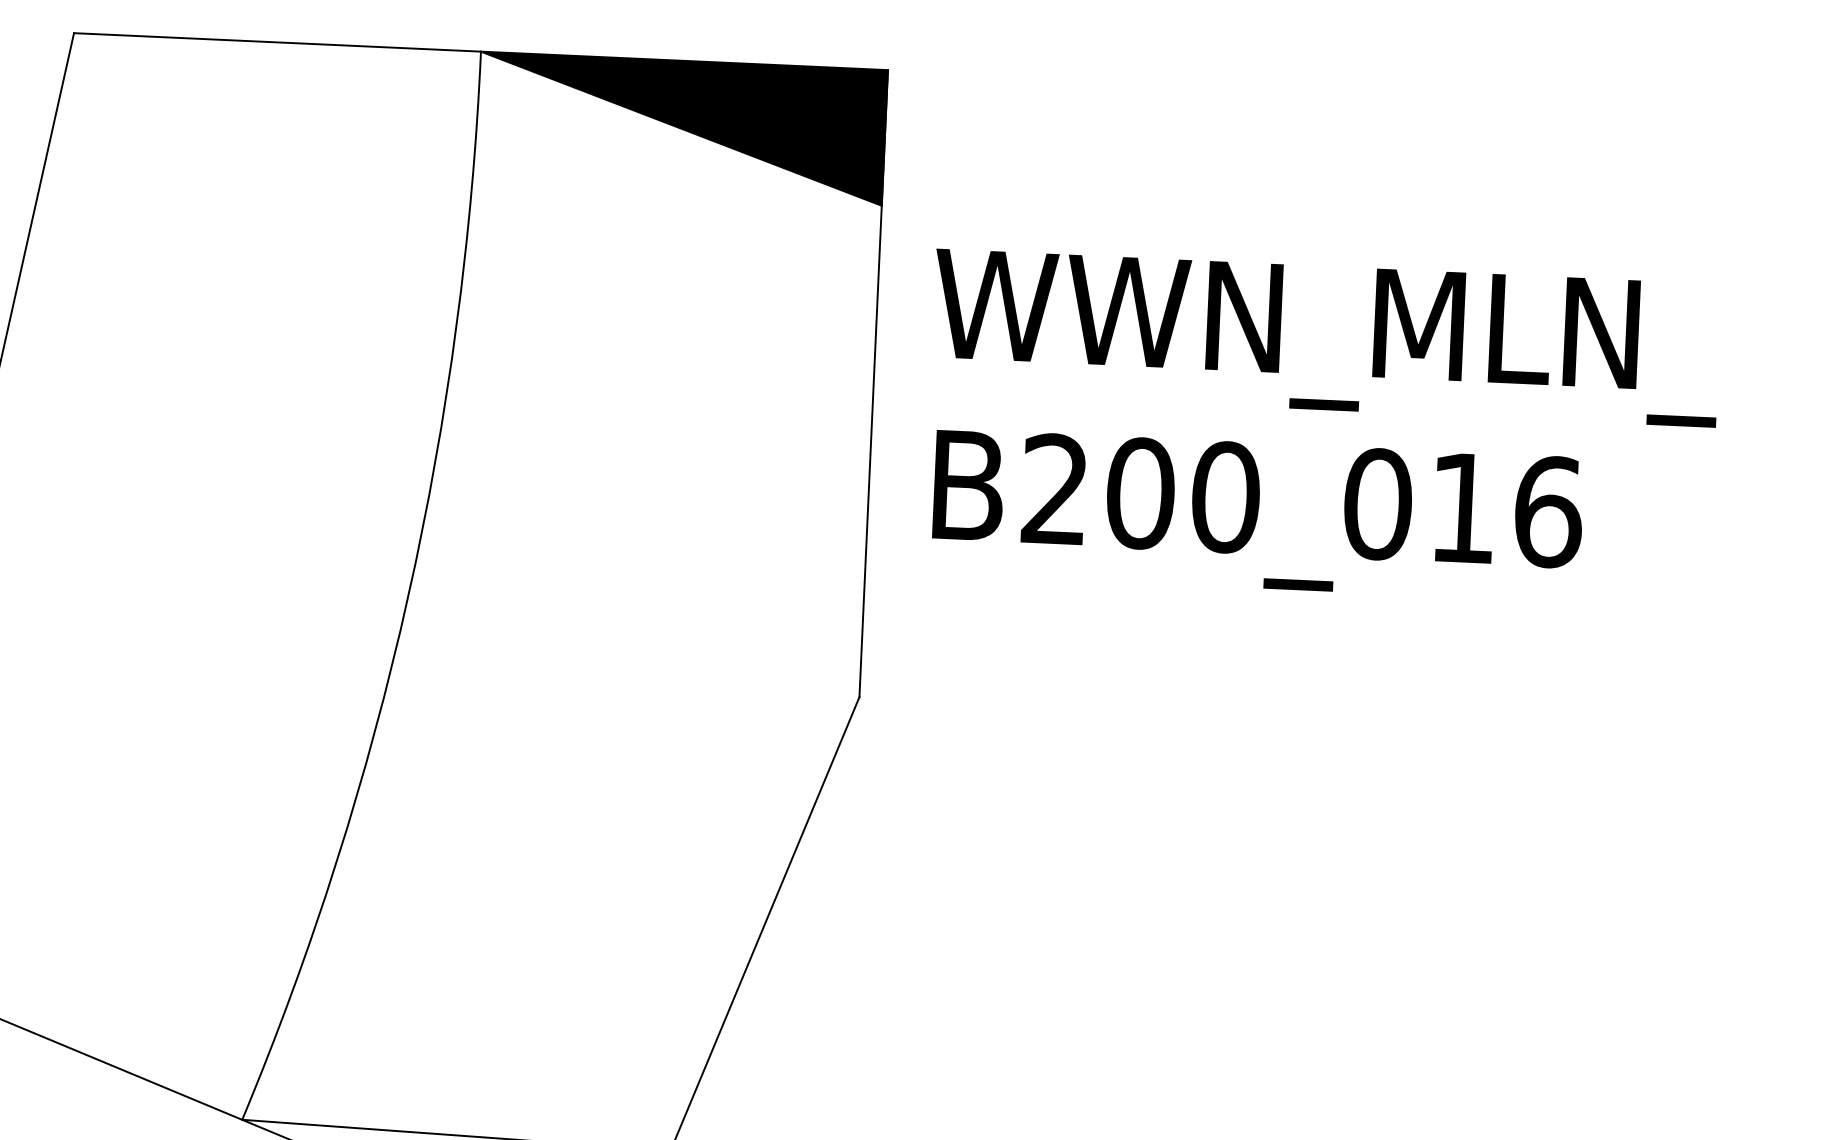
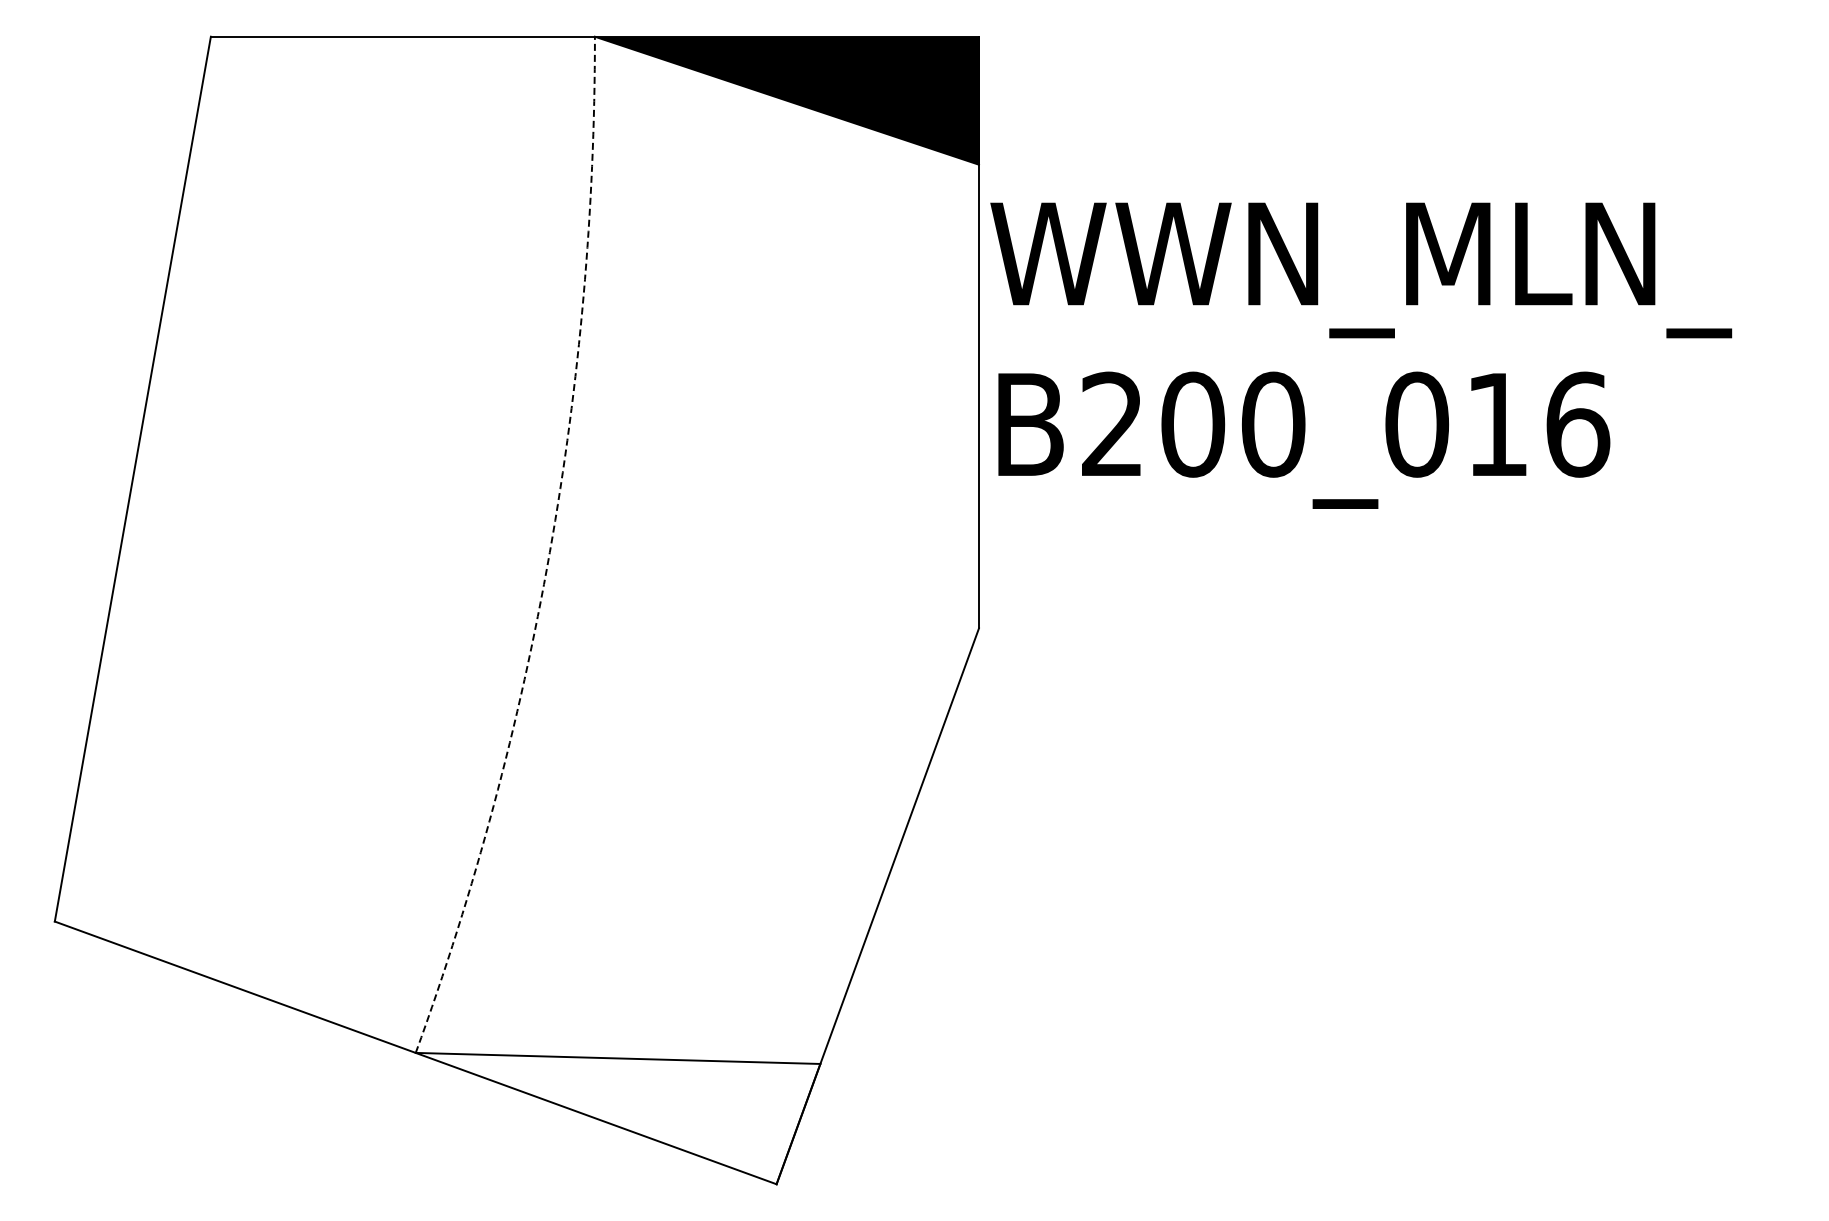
text: (1322, 428) -> (1361, 355), moved
arc: (408, 595) -> (549, 552), solid -> dashed

